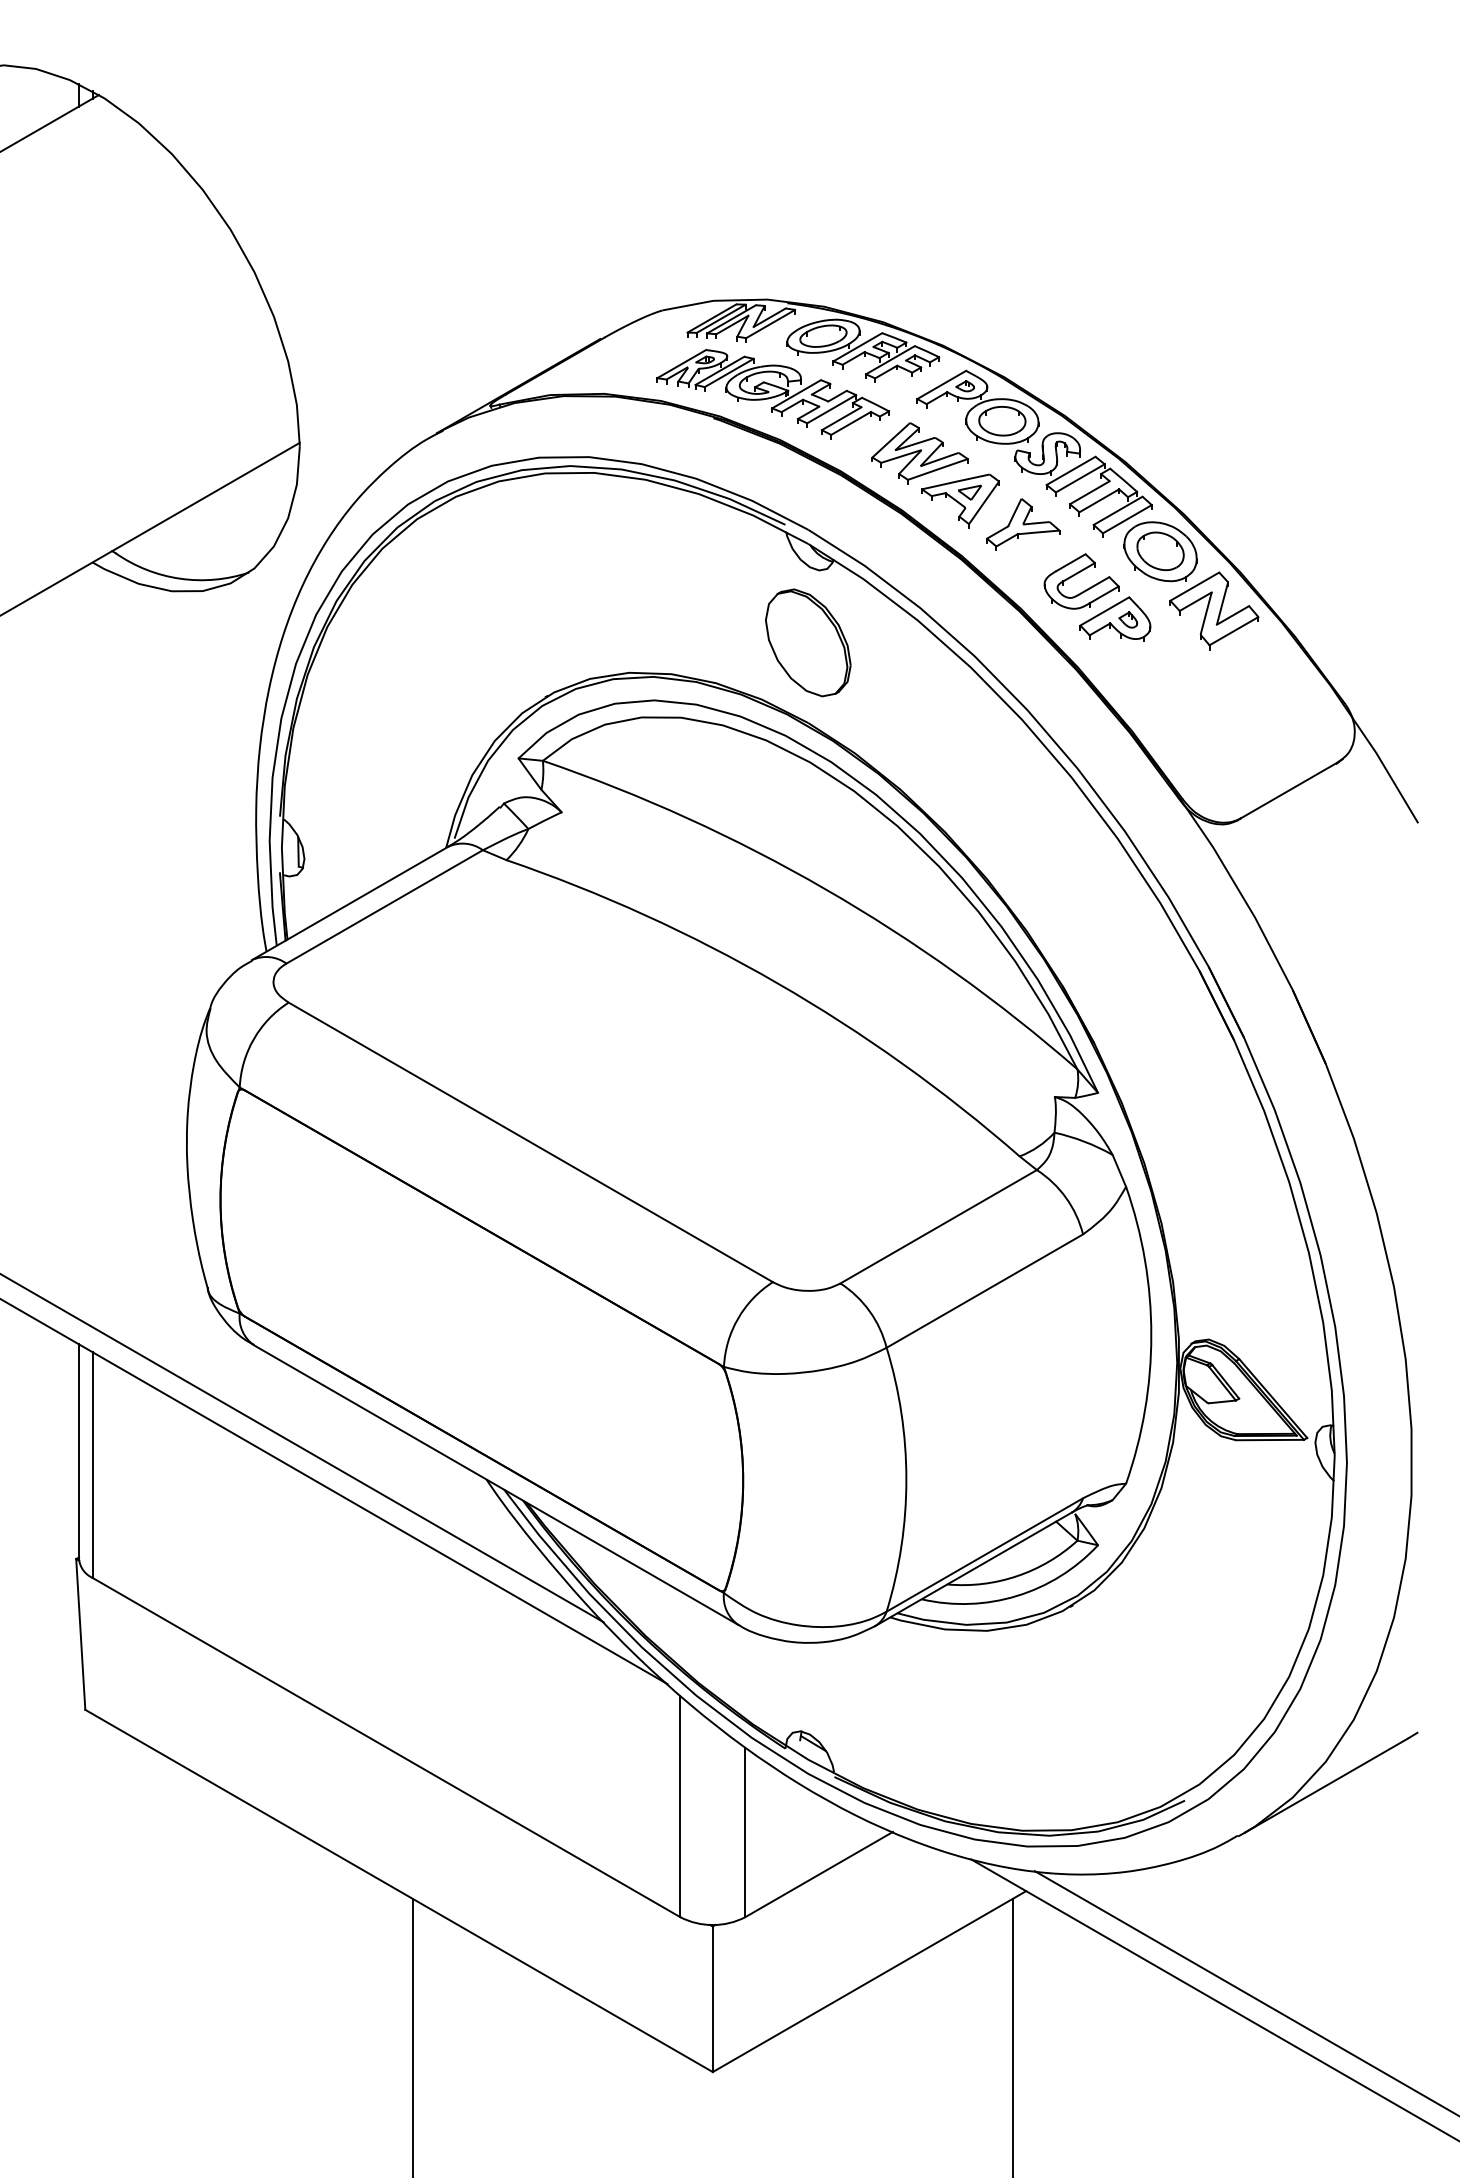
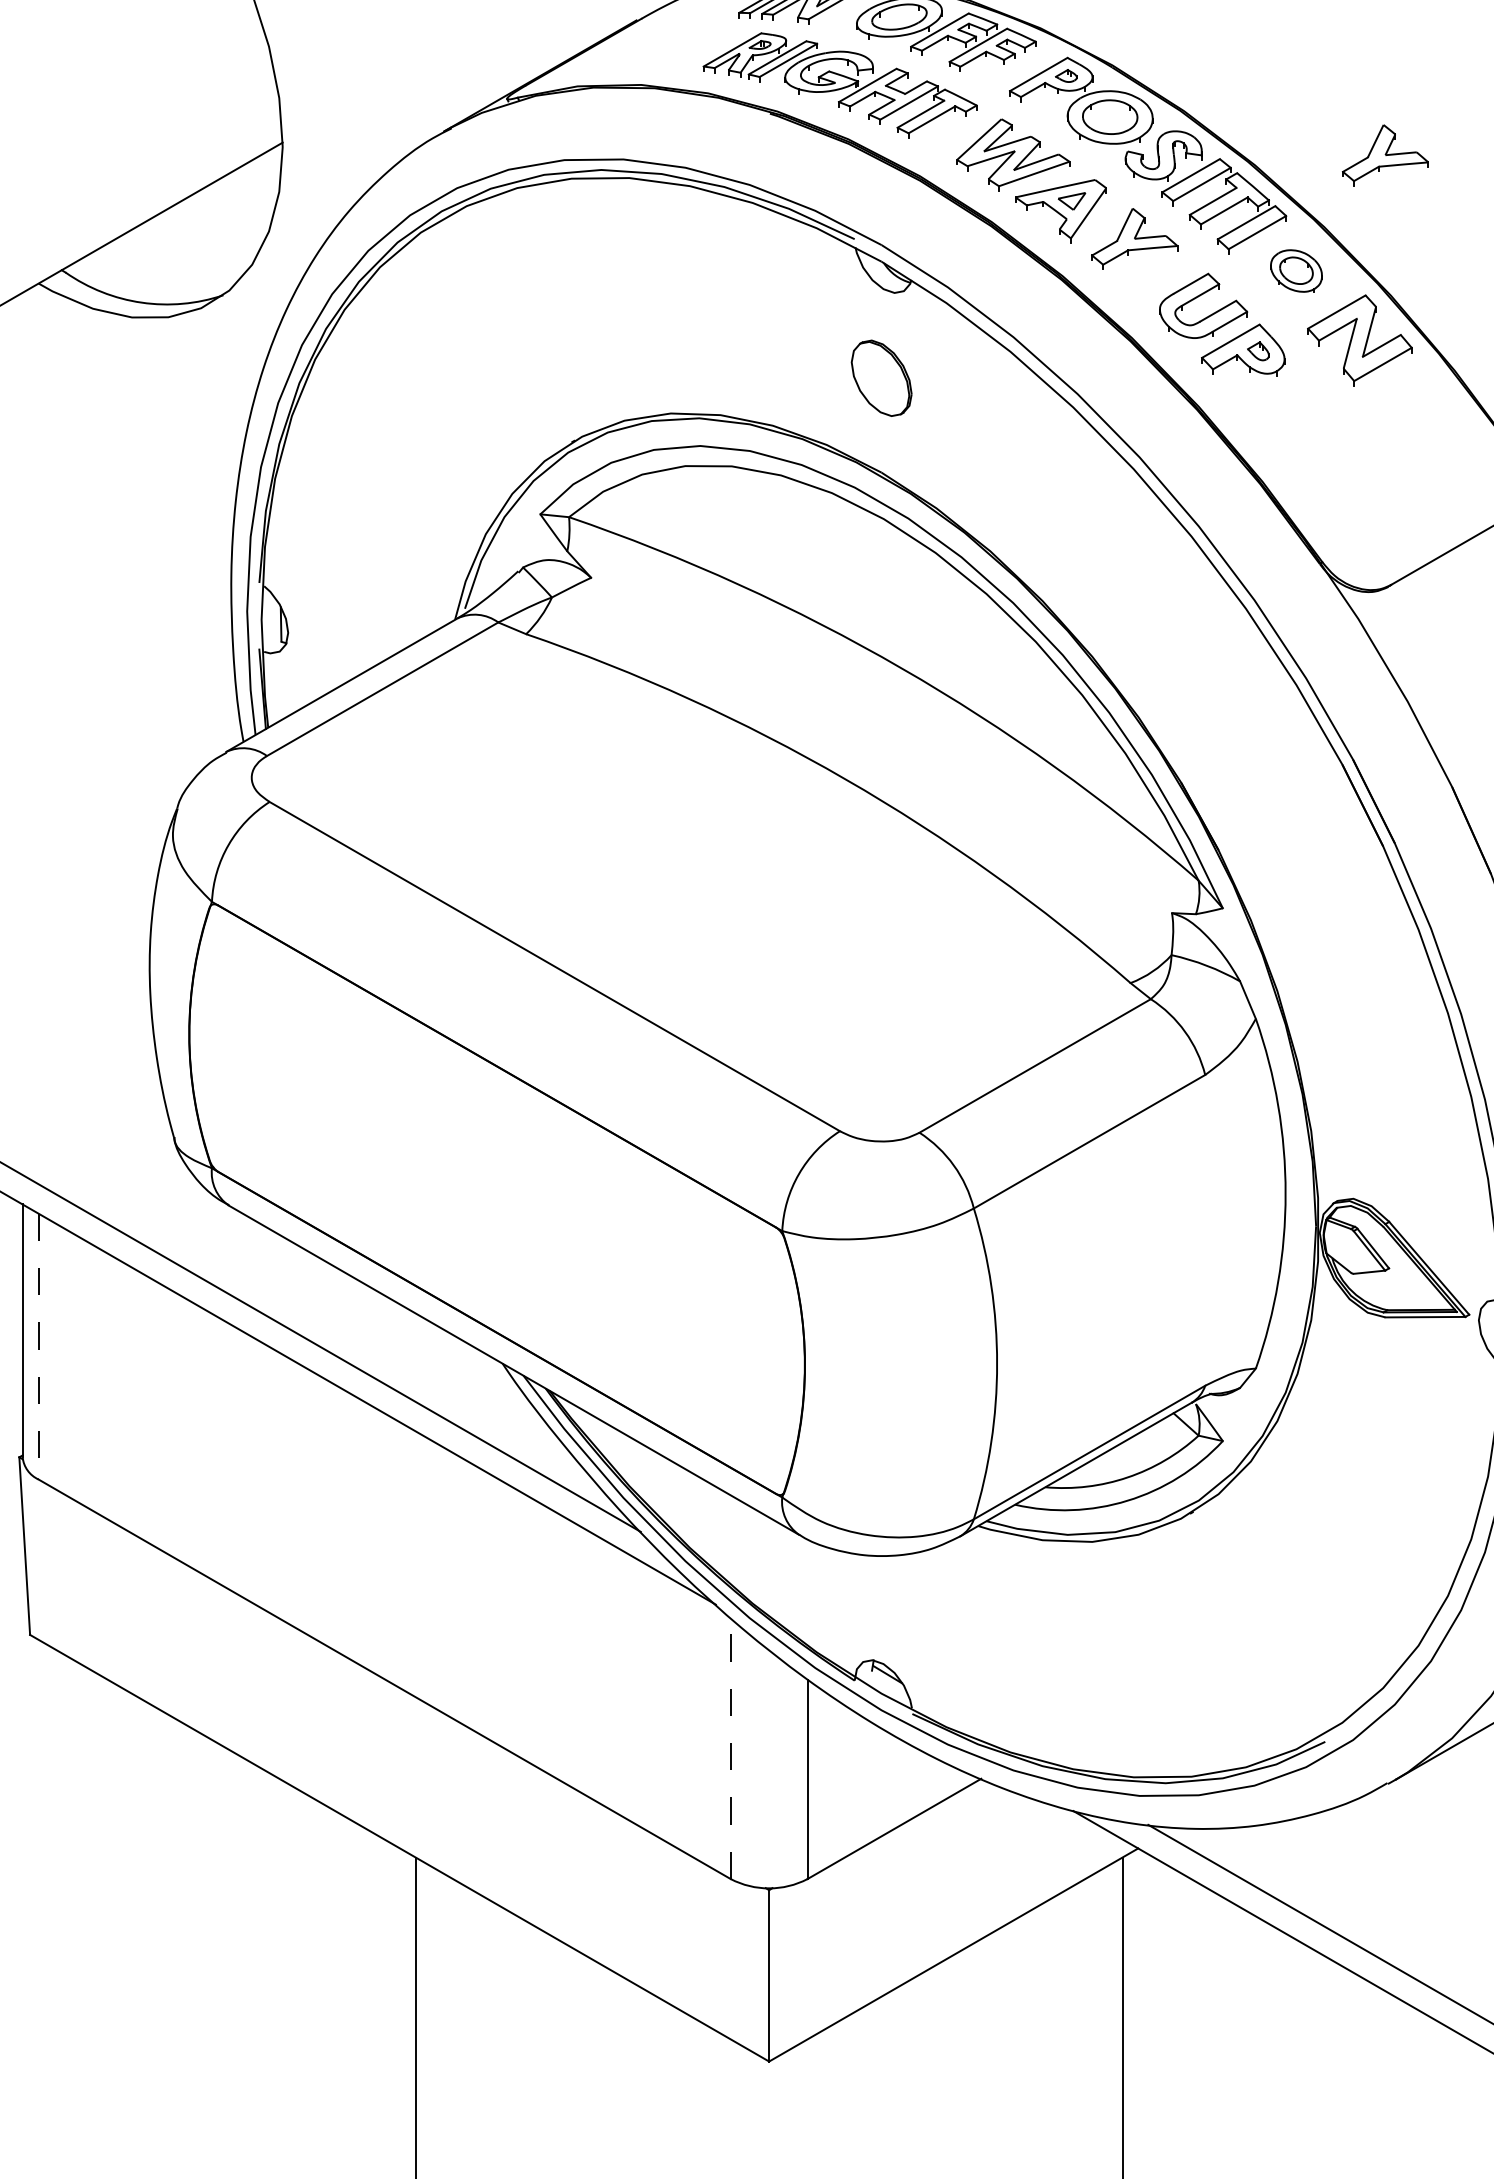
part: (1236, 453) -> (1385, 155), added
part: (1160, 551) -> (1296, 270), size x0.6
part: (808, 642) -> (881, 377), size x0.6
line: (92, 1465) -> (38, 1347), solid -> dashed
line: (680, 1806) -> (731, 1748), solid -> dashed

